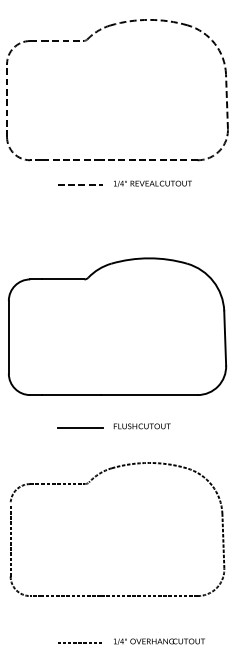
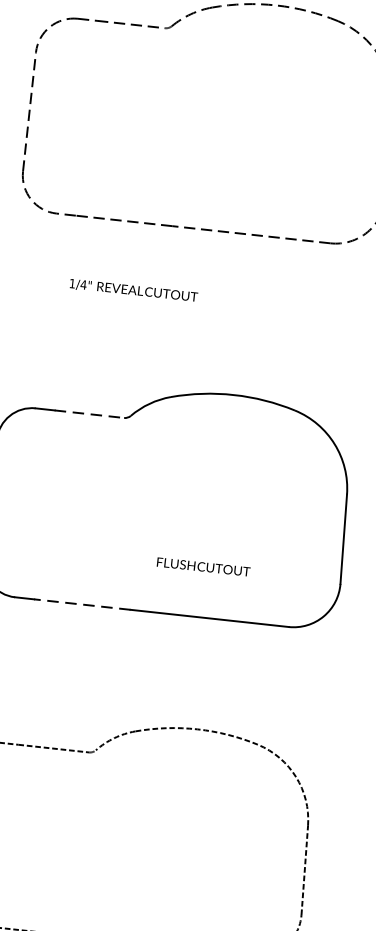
text: (152, 183) -> (133, 290), moved
line: (79, 184) -> (133, 261), removed
line: (63, 279) -> (90, 414), solid -> dashed
line: (71, 395) -> (82, 605), solid -> dashed
text: (141, 426) -> (202, 567), moved
line: (79, 427) -> (89, 659), removed

